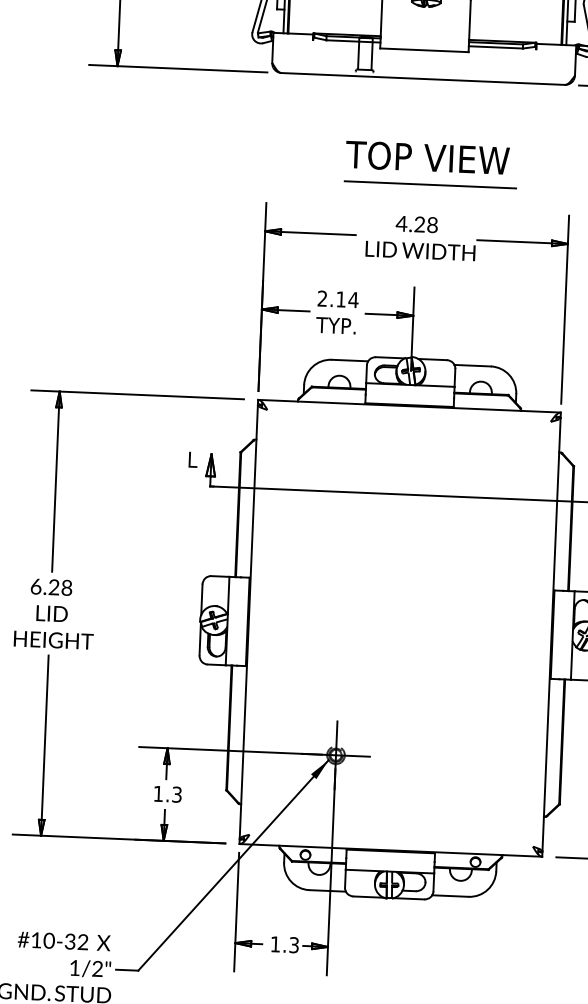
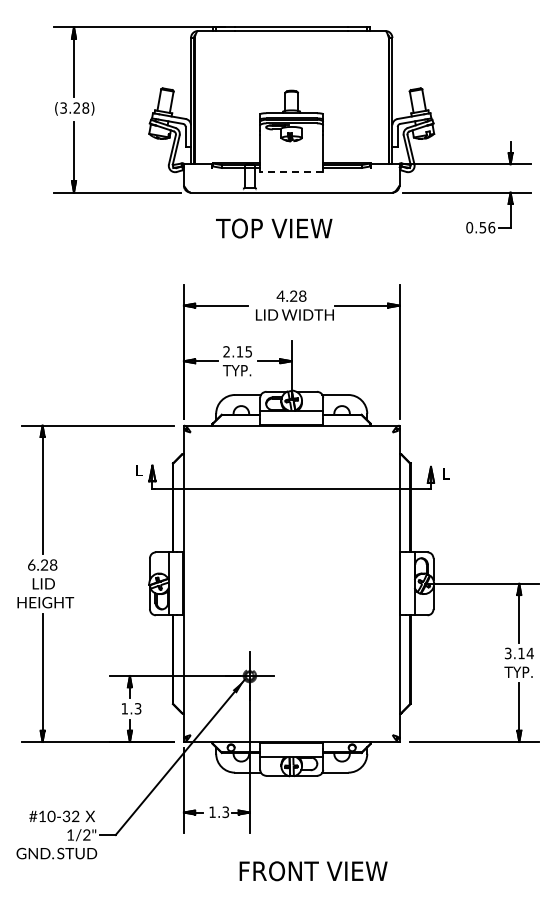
line: (424, 50) -> (291, 172), solid -> dashed
text: (428, 157) -> (274, 228), moved
line: (431, 184) -> (300, 267), removed
text: (353, 299) -> (248, 351), 2.14 -> 2.15

